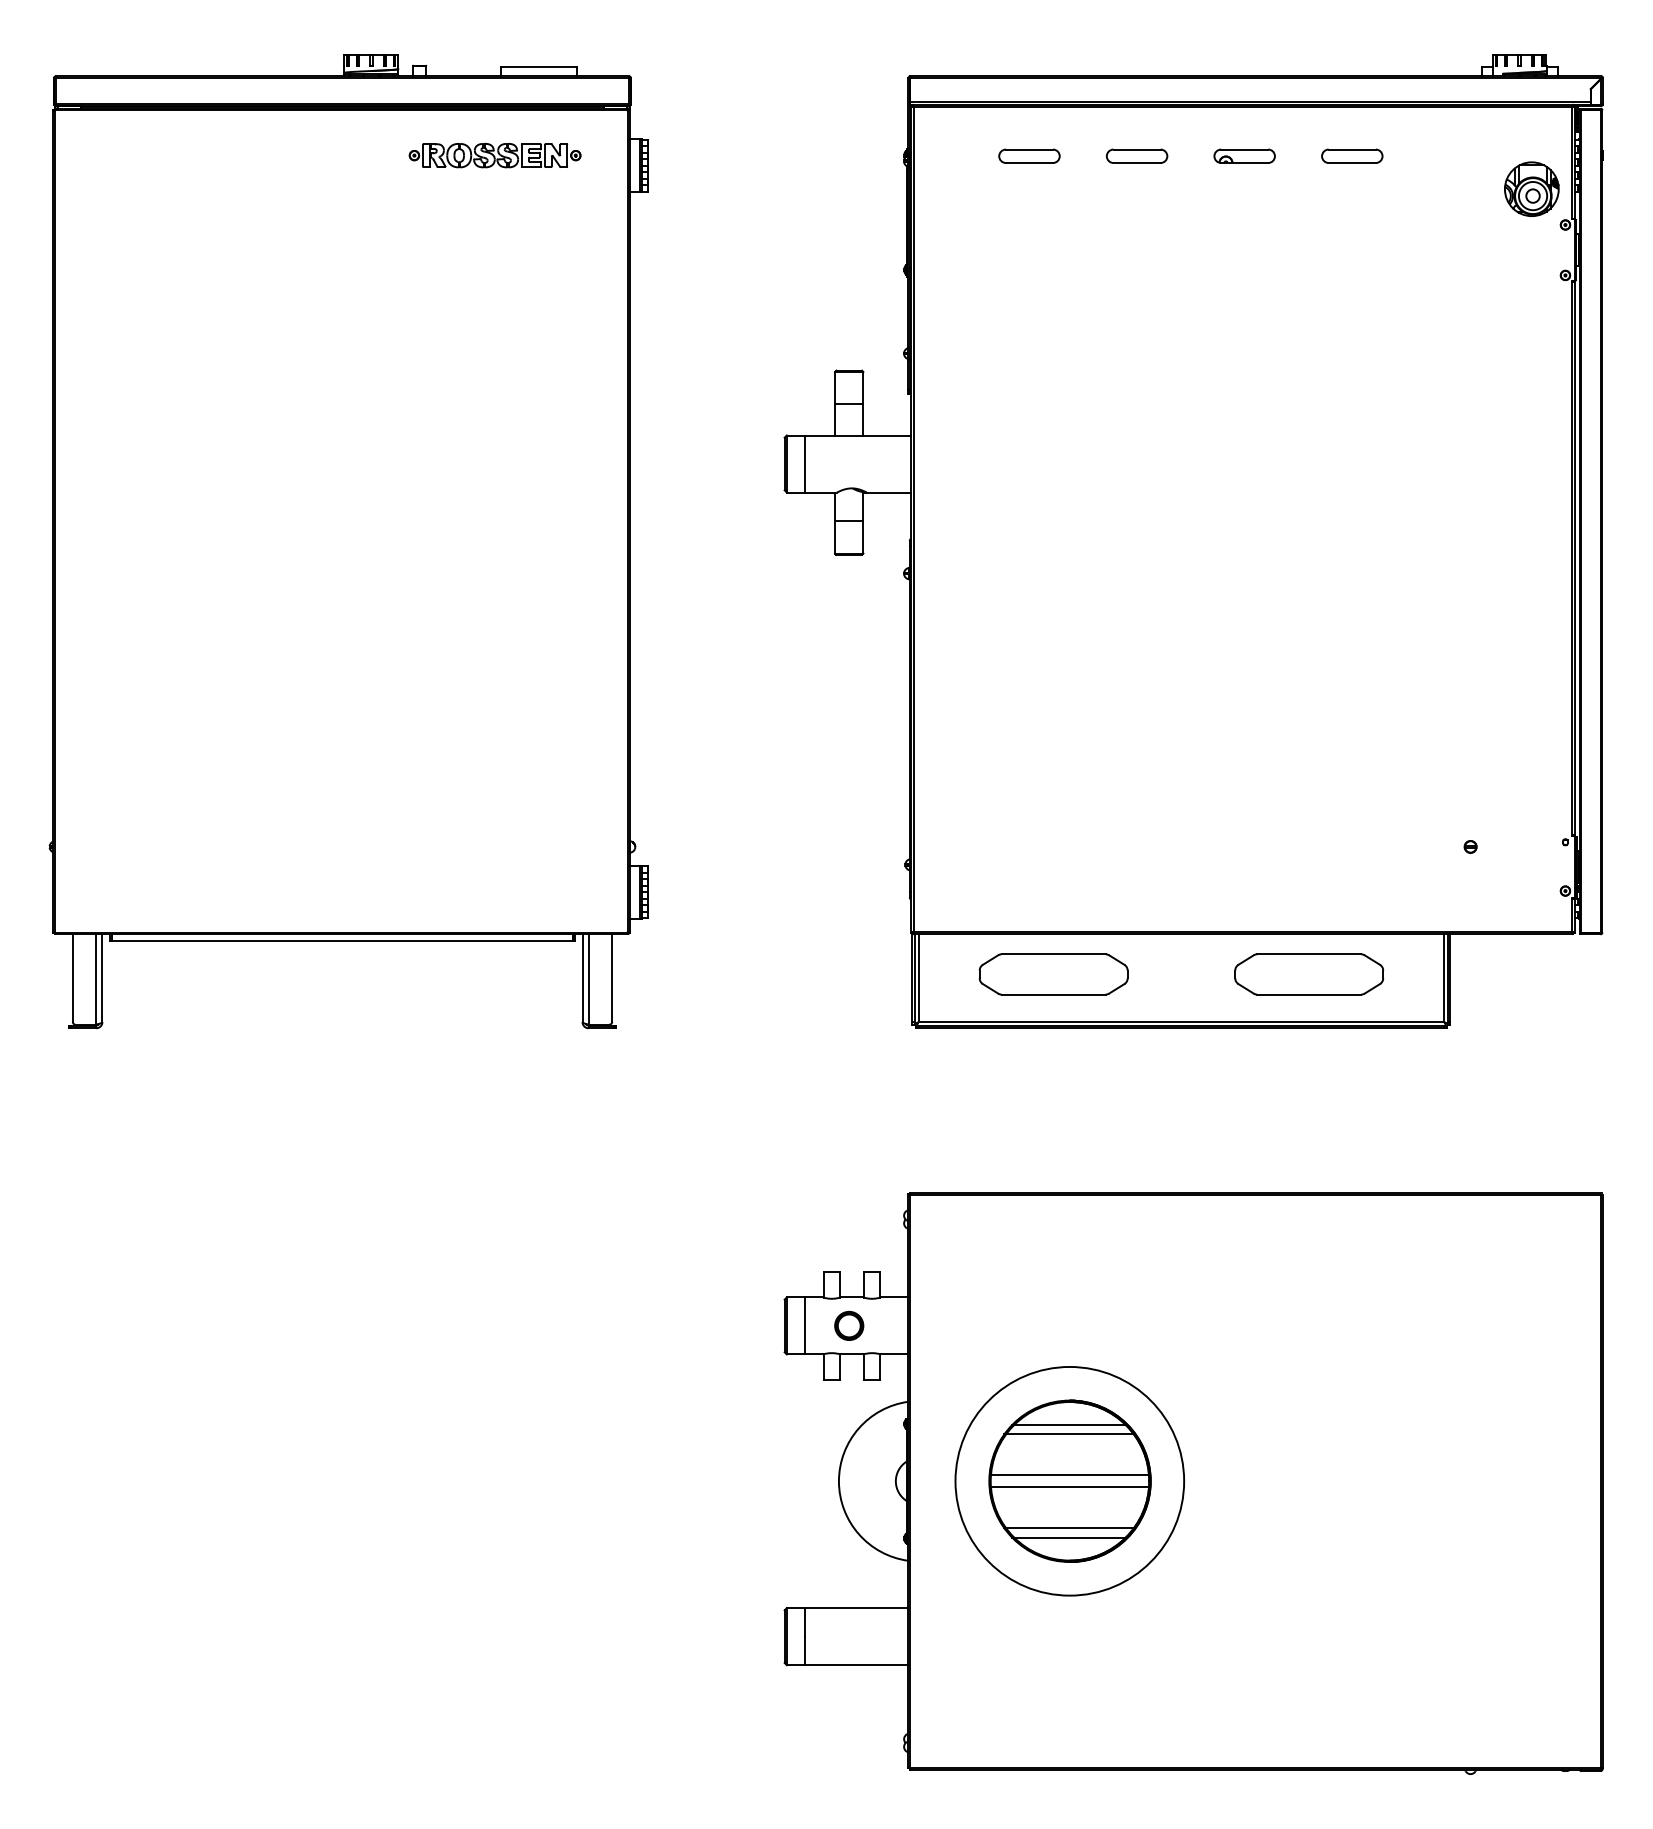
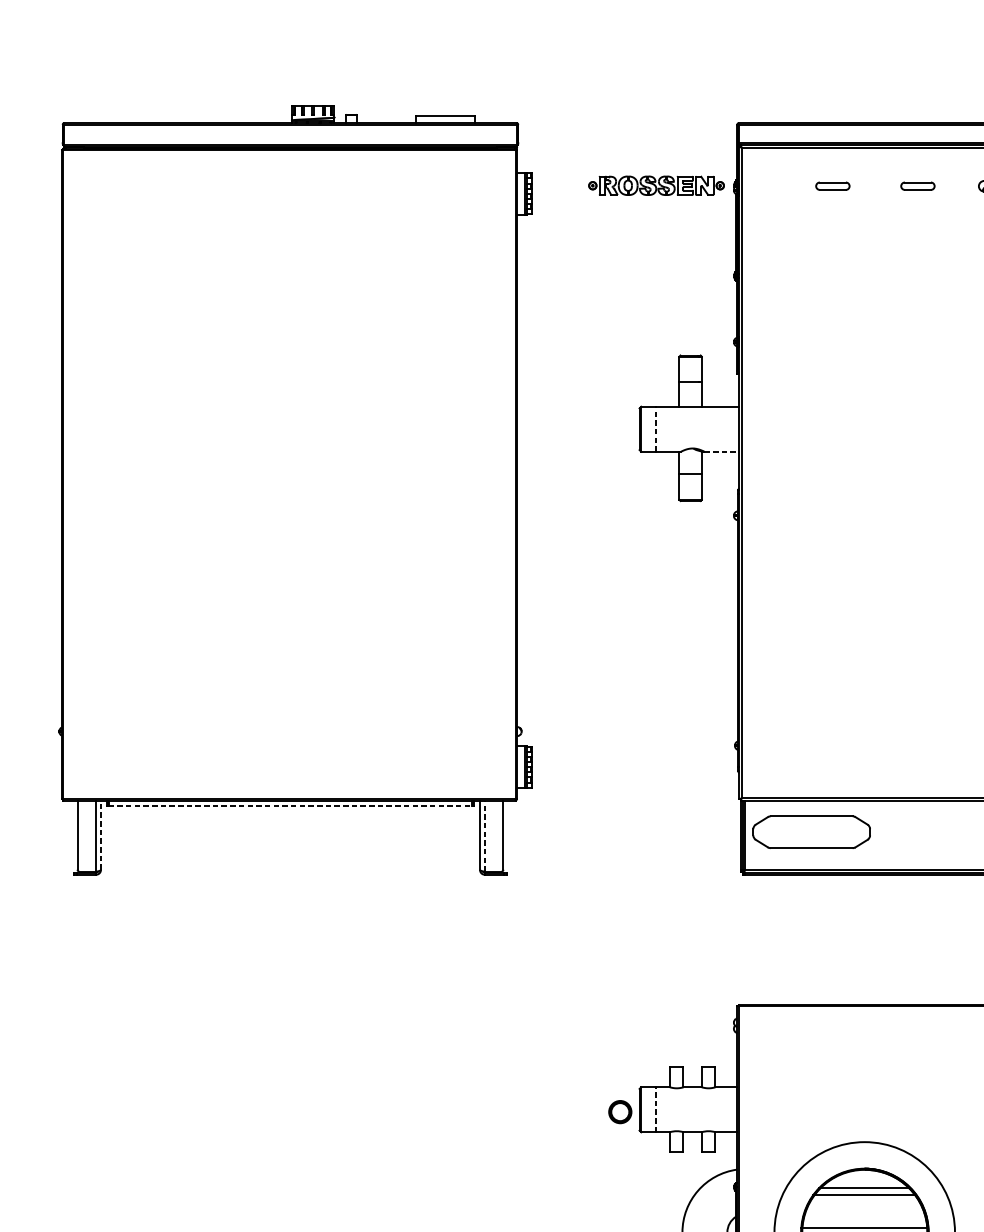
part: (494, 155) -> (656, 185), moved
part: (1029, 155) -> (832, 185), size x0.7
part: (1137, 155) -> (918, 185), size x0.7
line: (804, 464) -> (655, 429), solid -> dashed
line: (889, 492) -> (722, 451), solid -> dashed
line: (342, 940) -> (290, 805), solid -> dashed
part: (1053, 974) -> (811, 832), moved
line: (102, 978) -> (101, 835), solid -> dashed
line: (588, 979) -> (484, 836), solid -> dashed
line: (804, 1325) -> (655, 1109), solid -> dashed
part: (849, 1325) -> (620, 1111), moved

